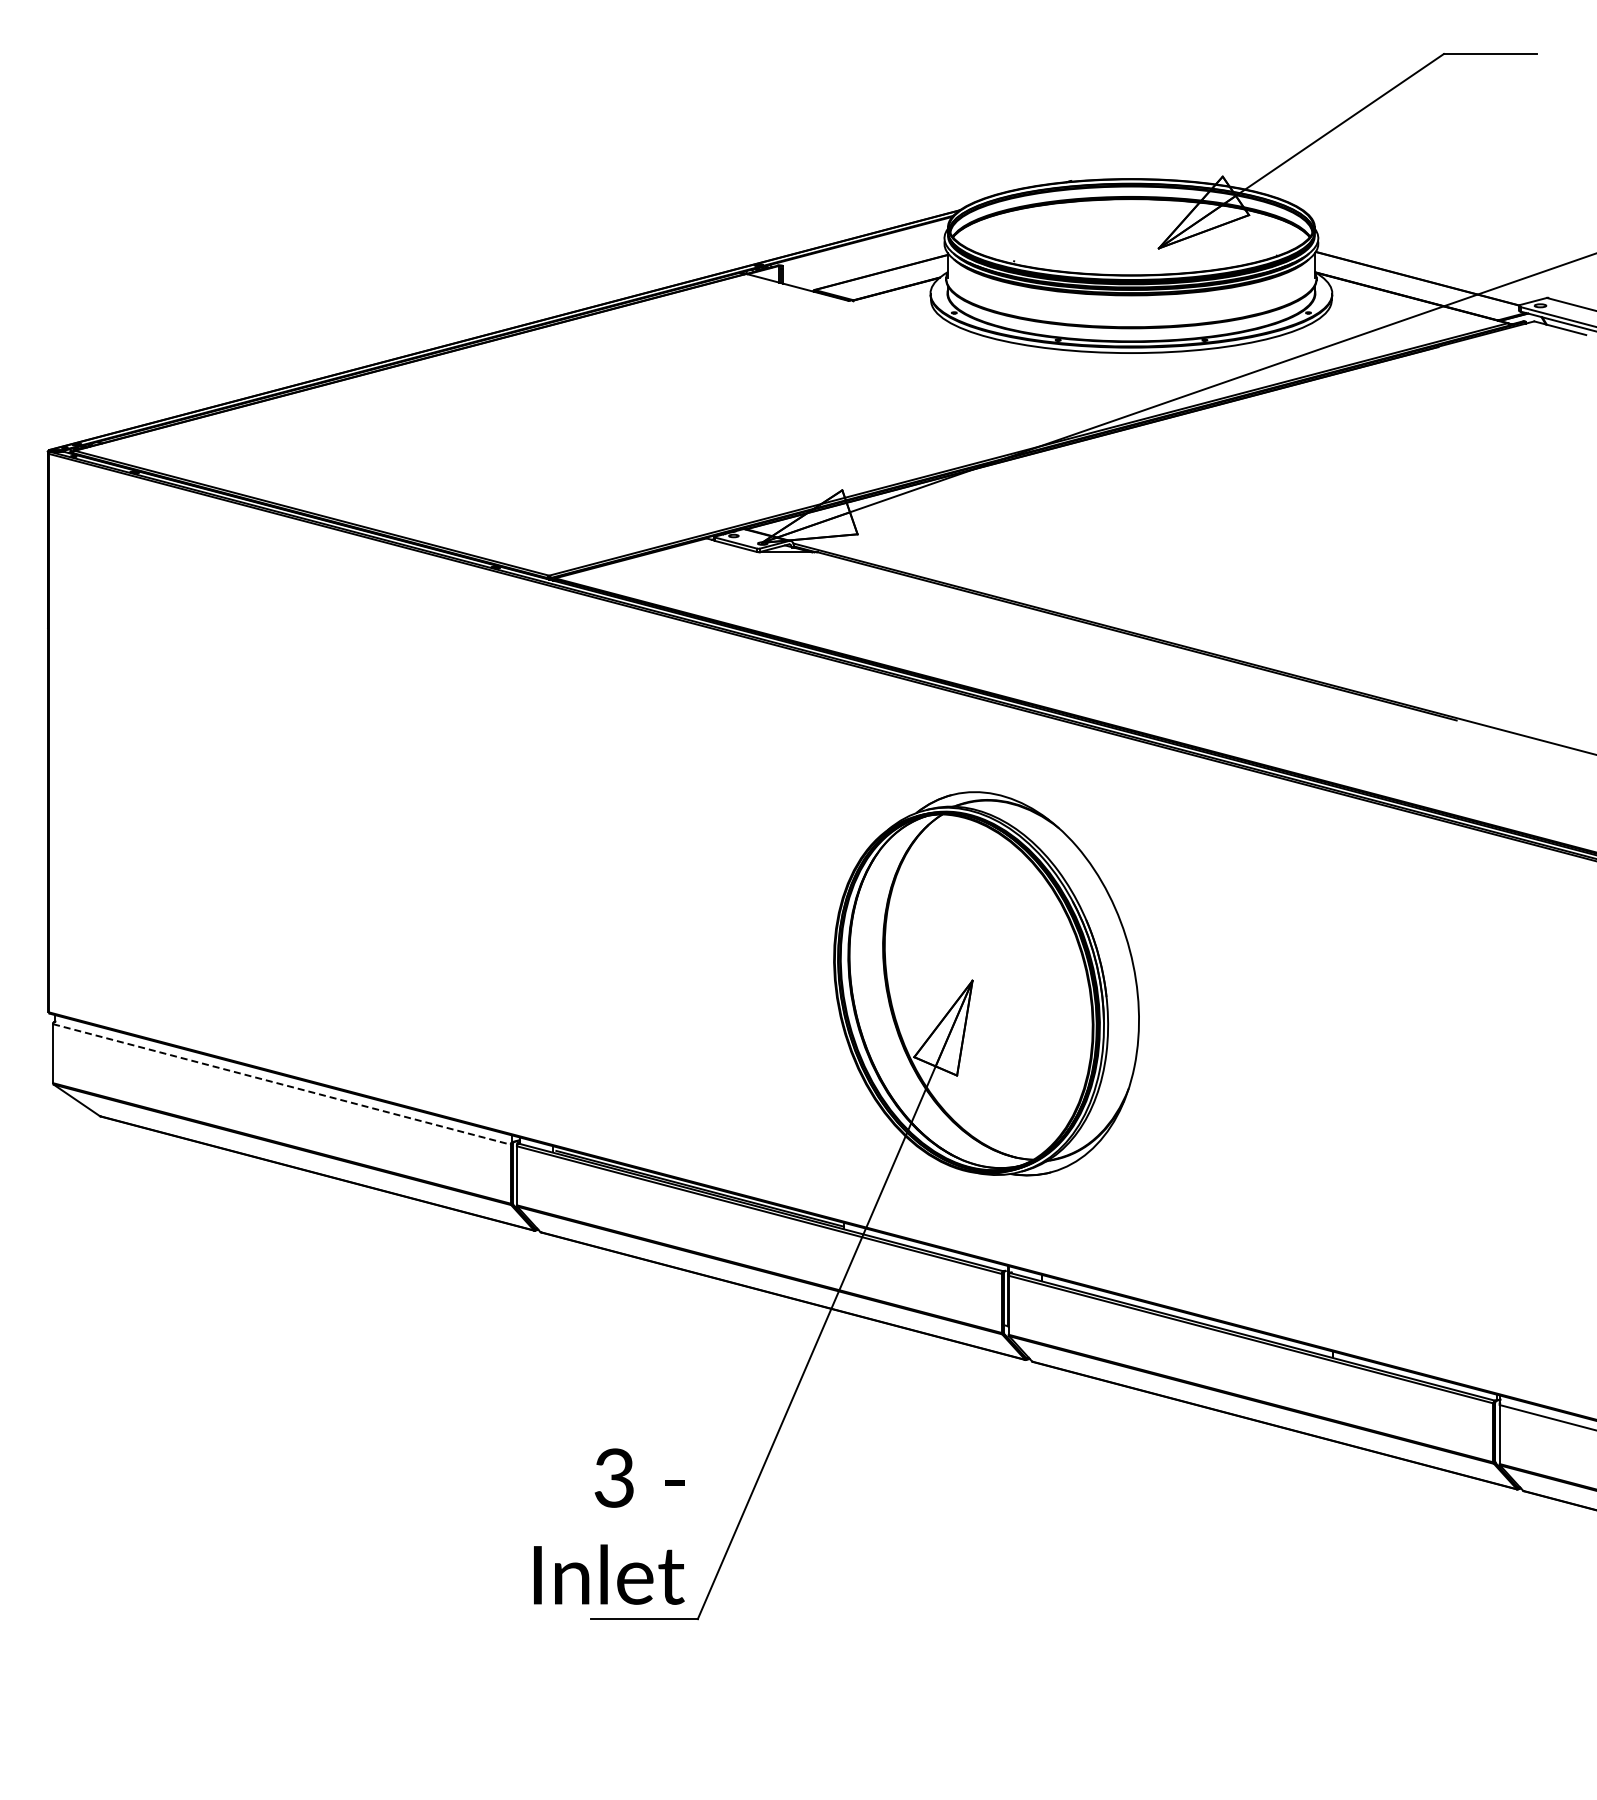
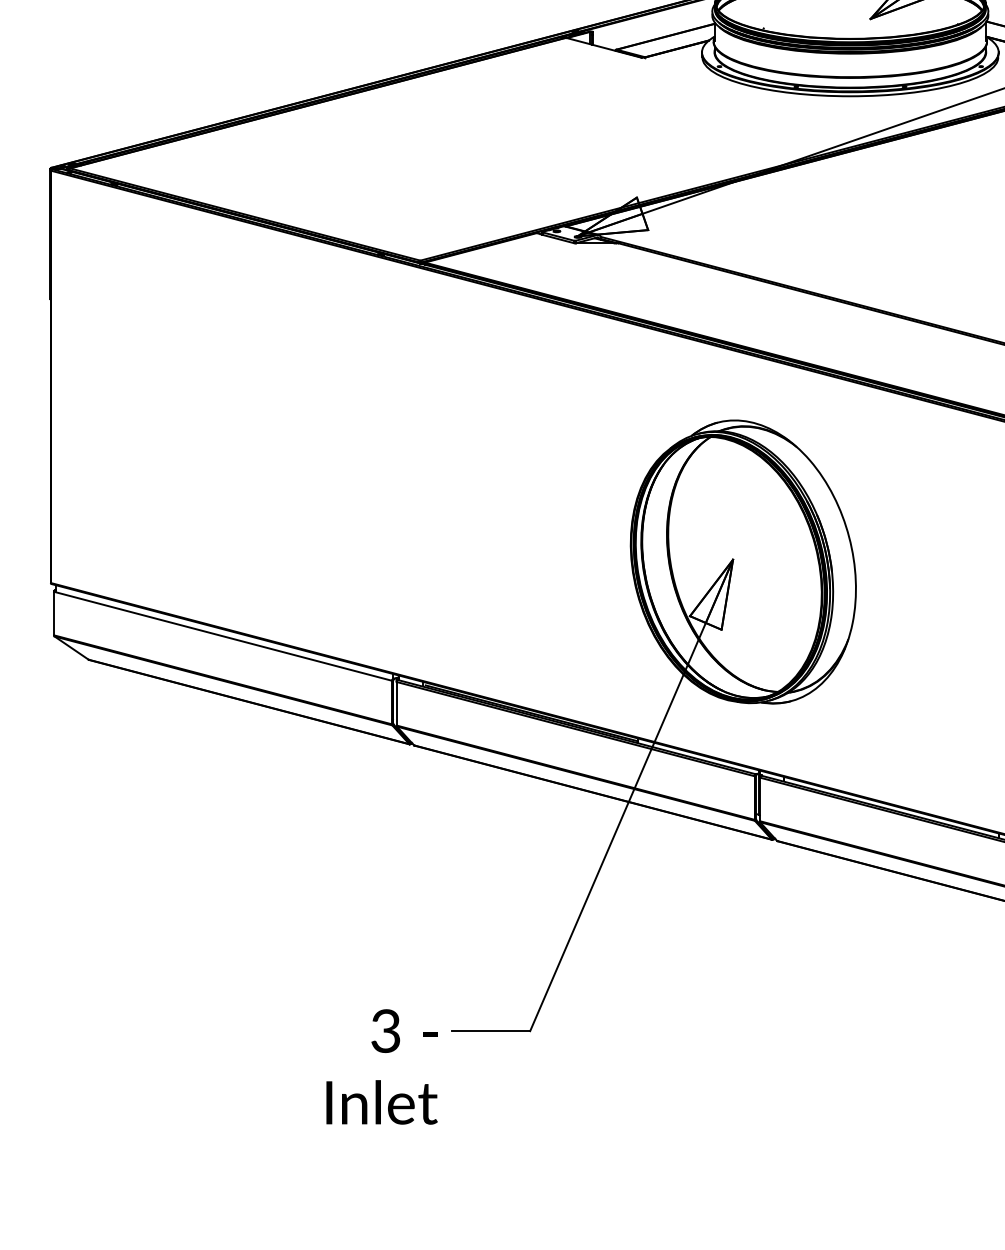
line: (281, 1084) -> (222, 636), dashed -> solid
text: (609, 1526) -> (382, 1066), moved

